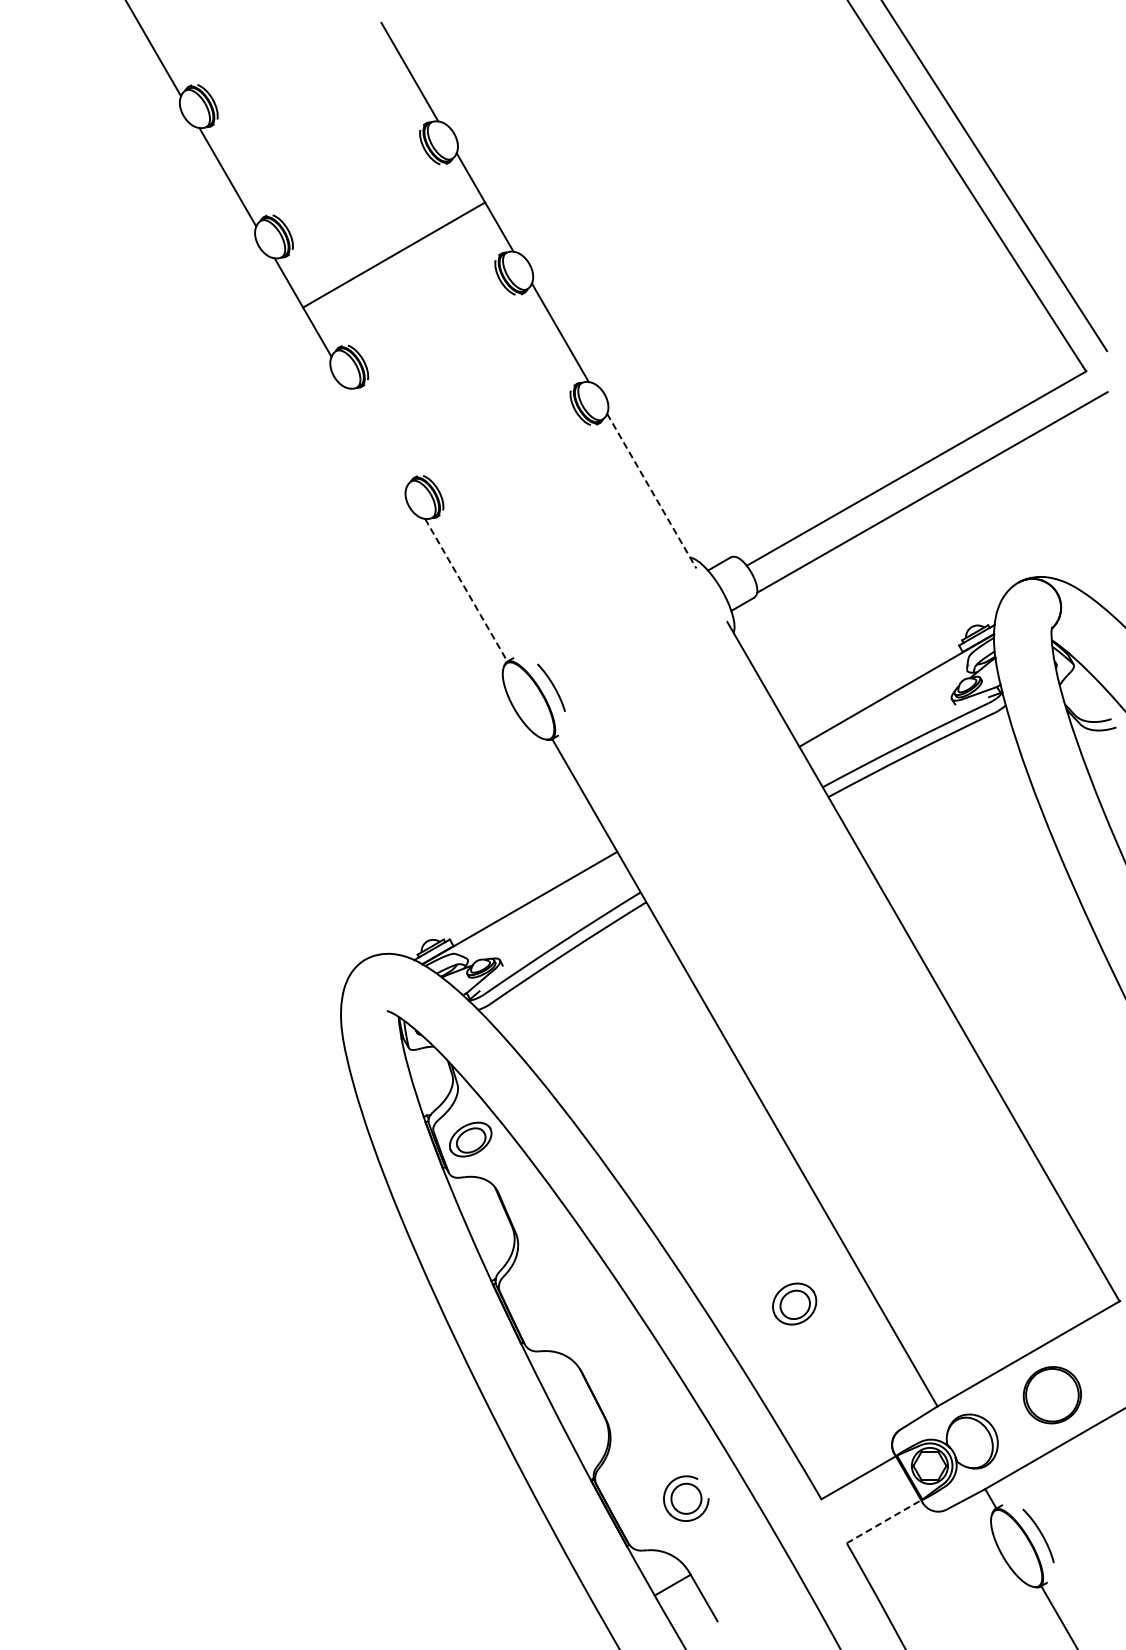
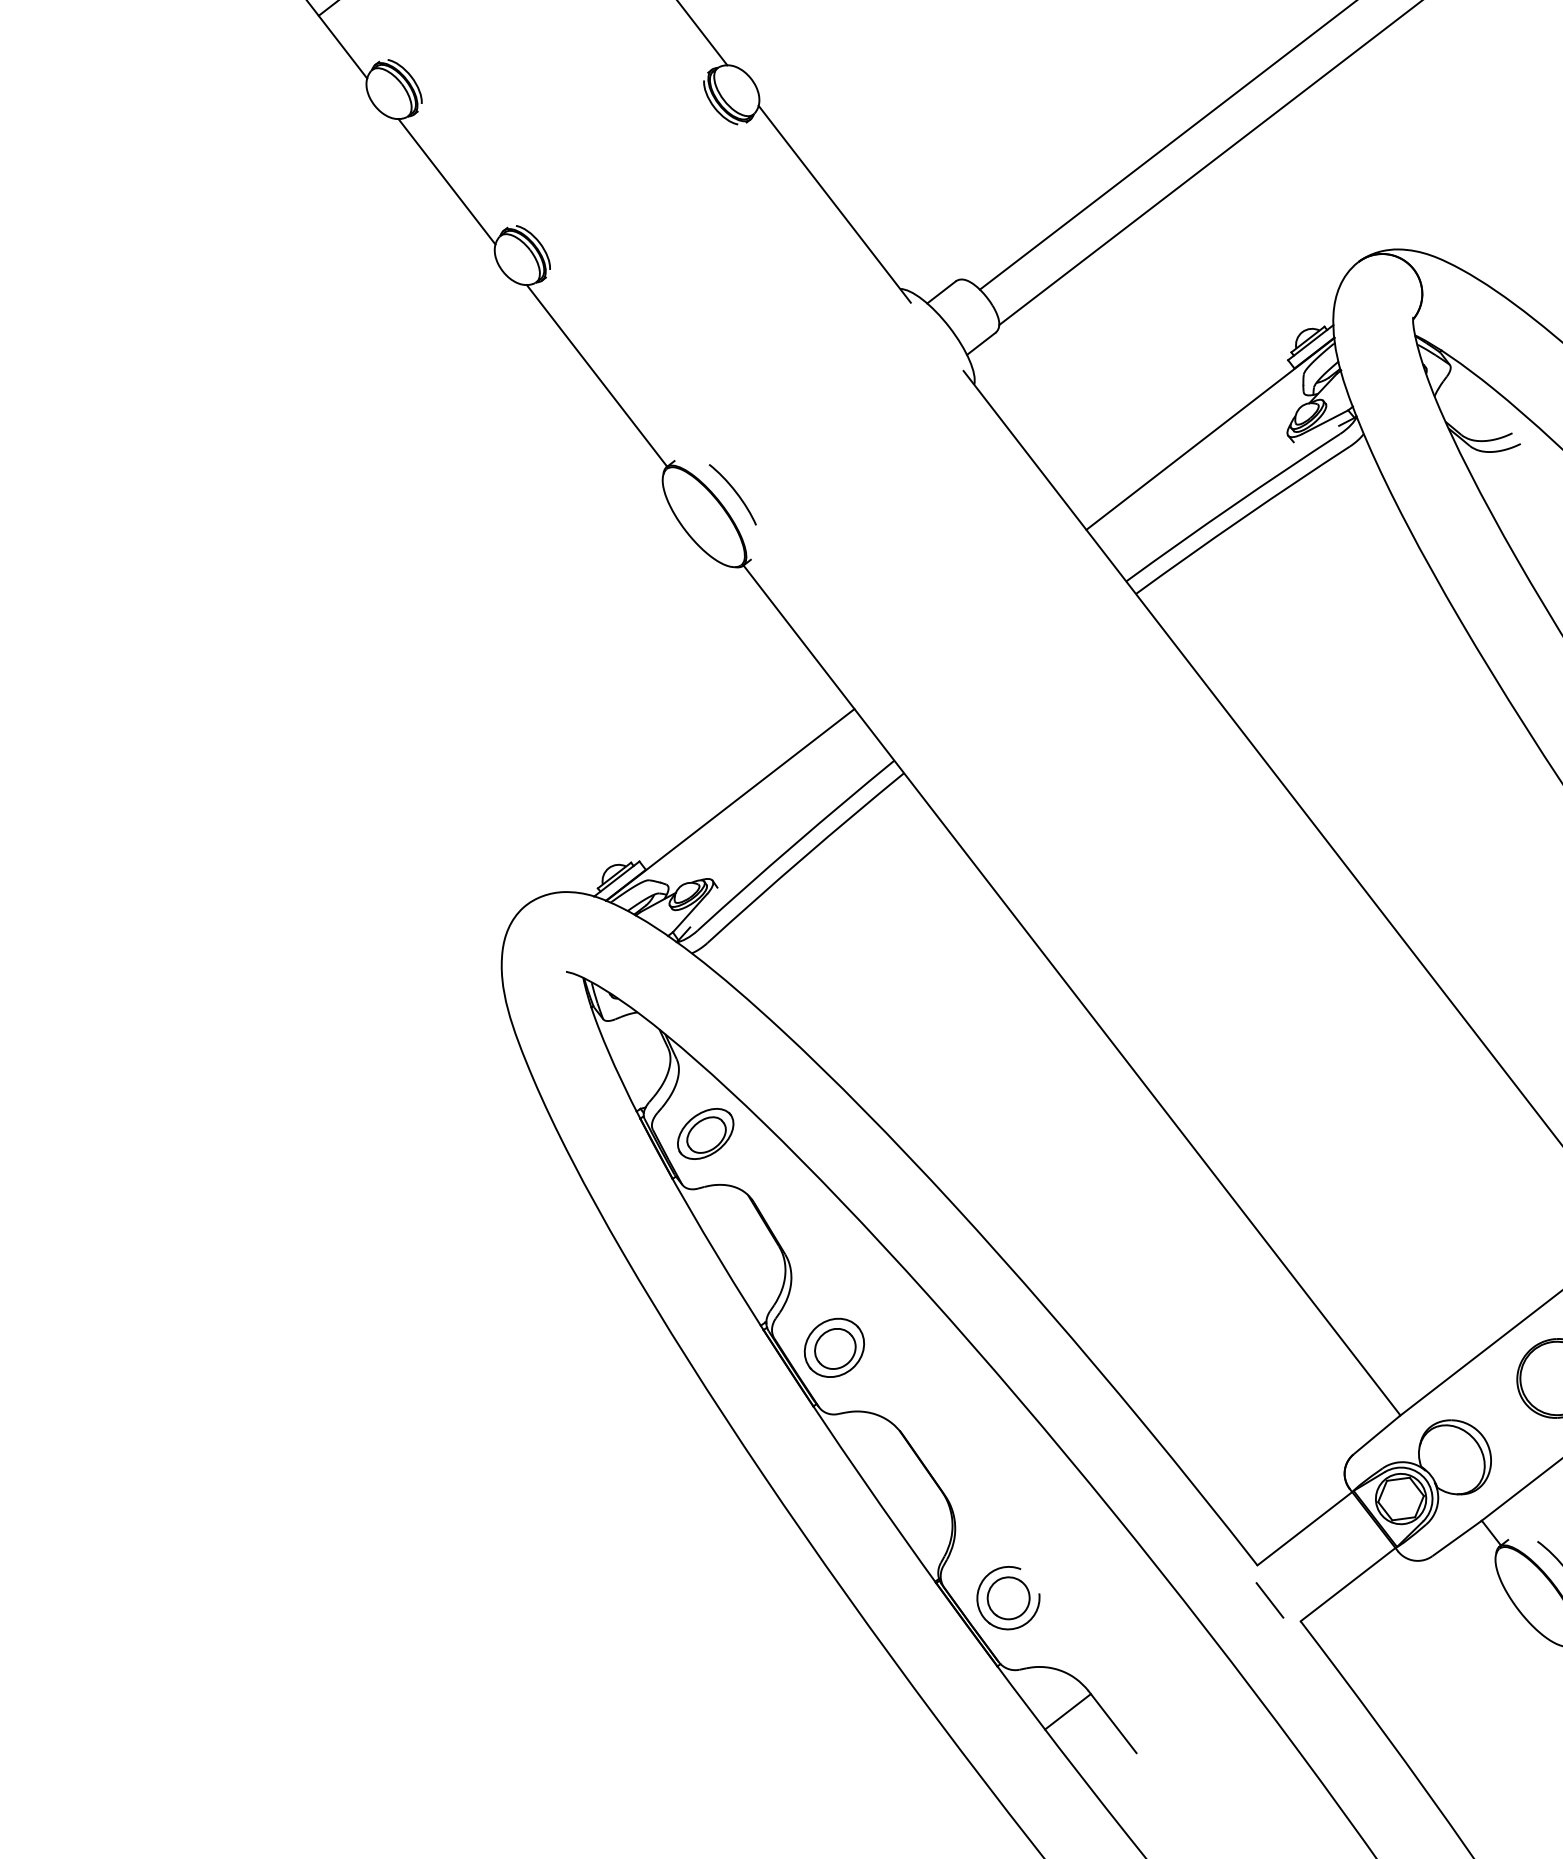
line: (377, 437) -> (445, 181), added
line: (652, 491) -> (835, 204), dashed -> solid
line: (466, 590) -> (597, 376), dashed -> solid
part: (794, 1303) -> (834, 1347), moved
part: (686, 1498) -> (1008, 1597), moved
line: (884, 1521) -> (1348, 1584), dashed -> solid
line: (826, 1524) -> (1269, 1599), added

